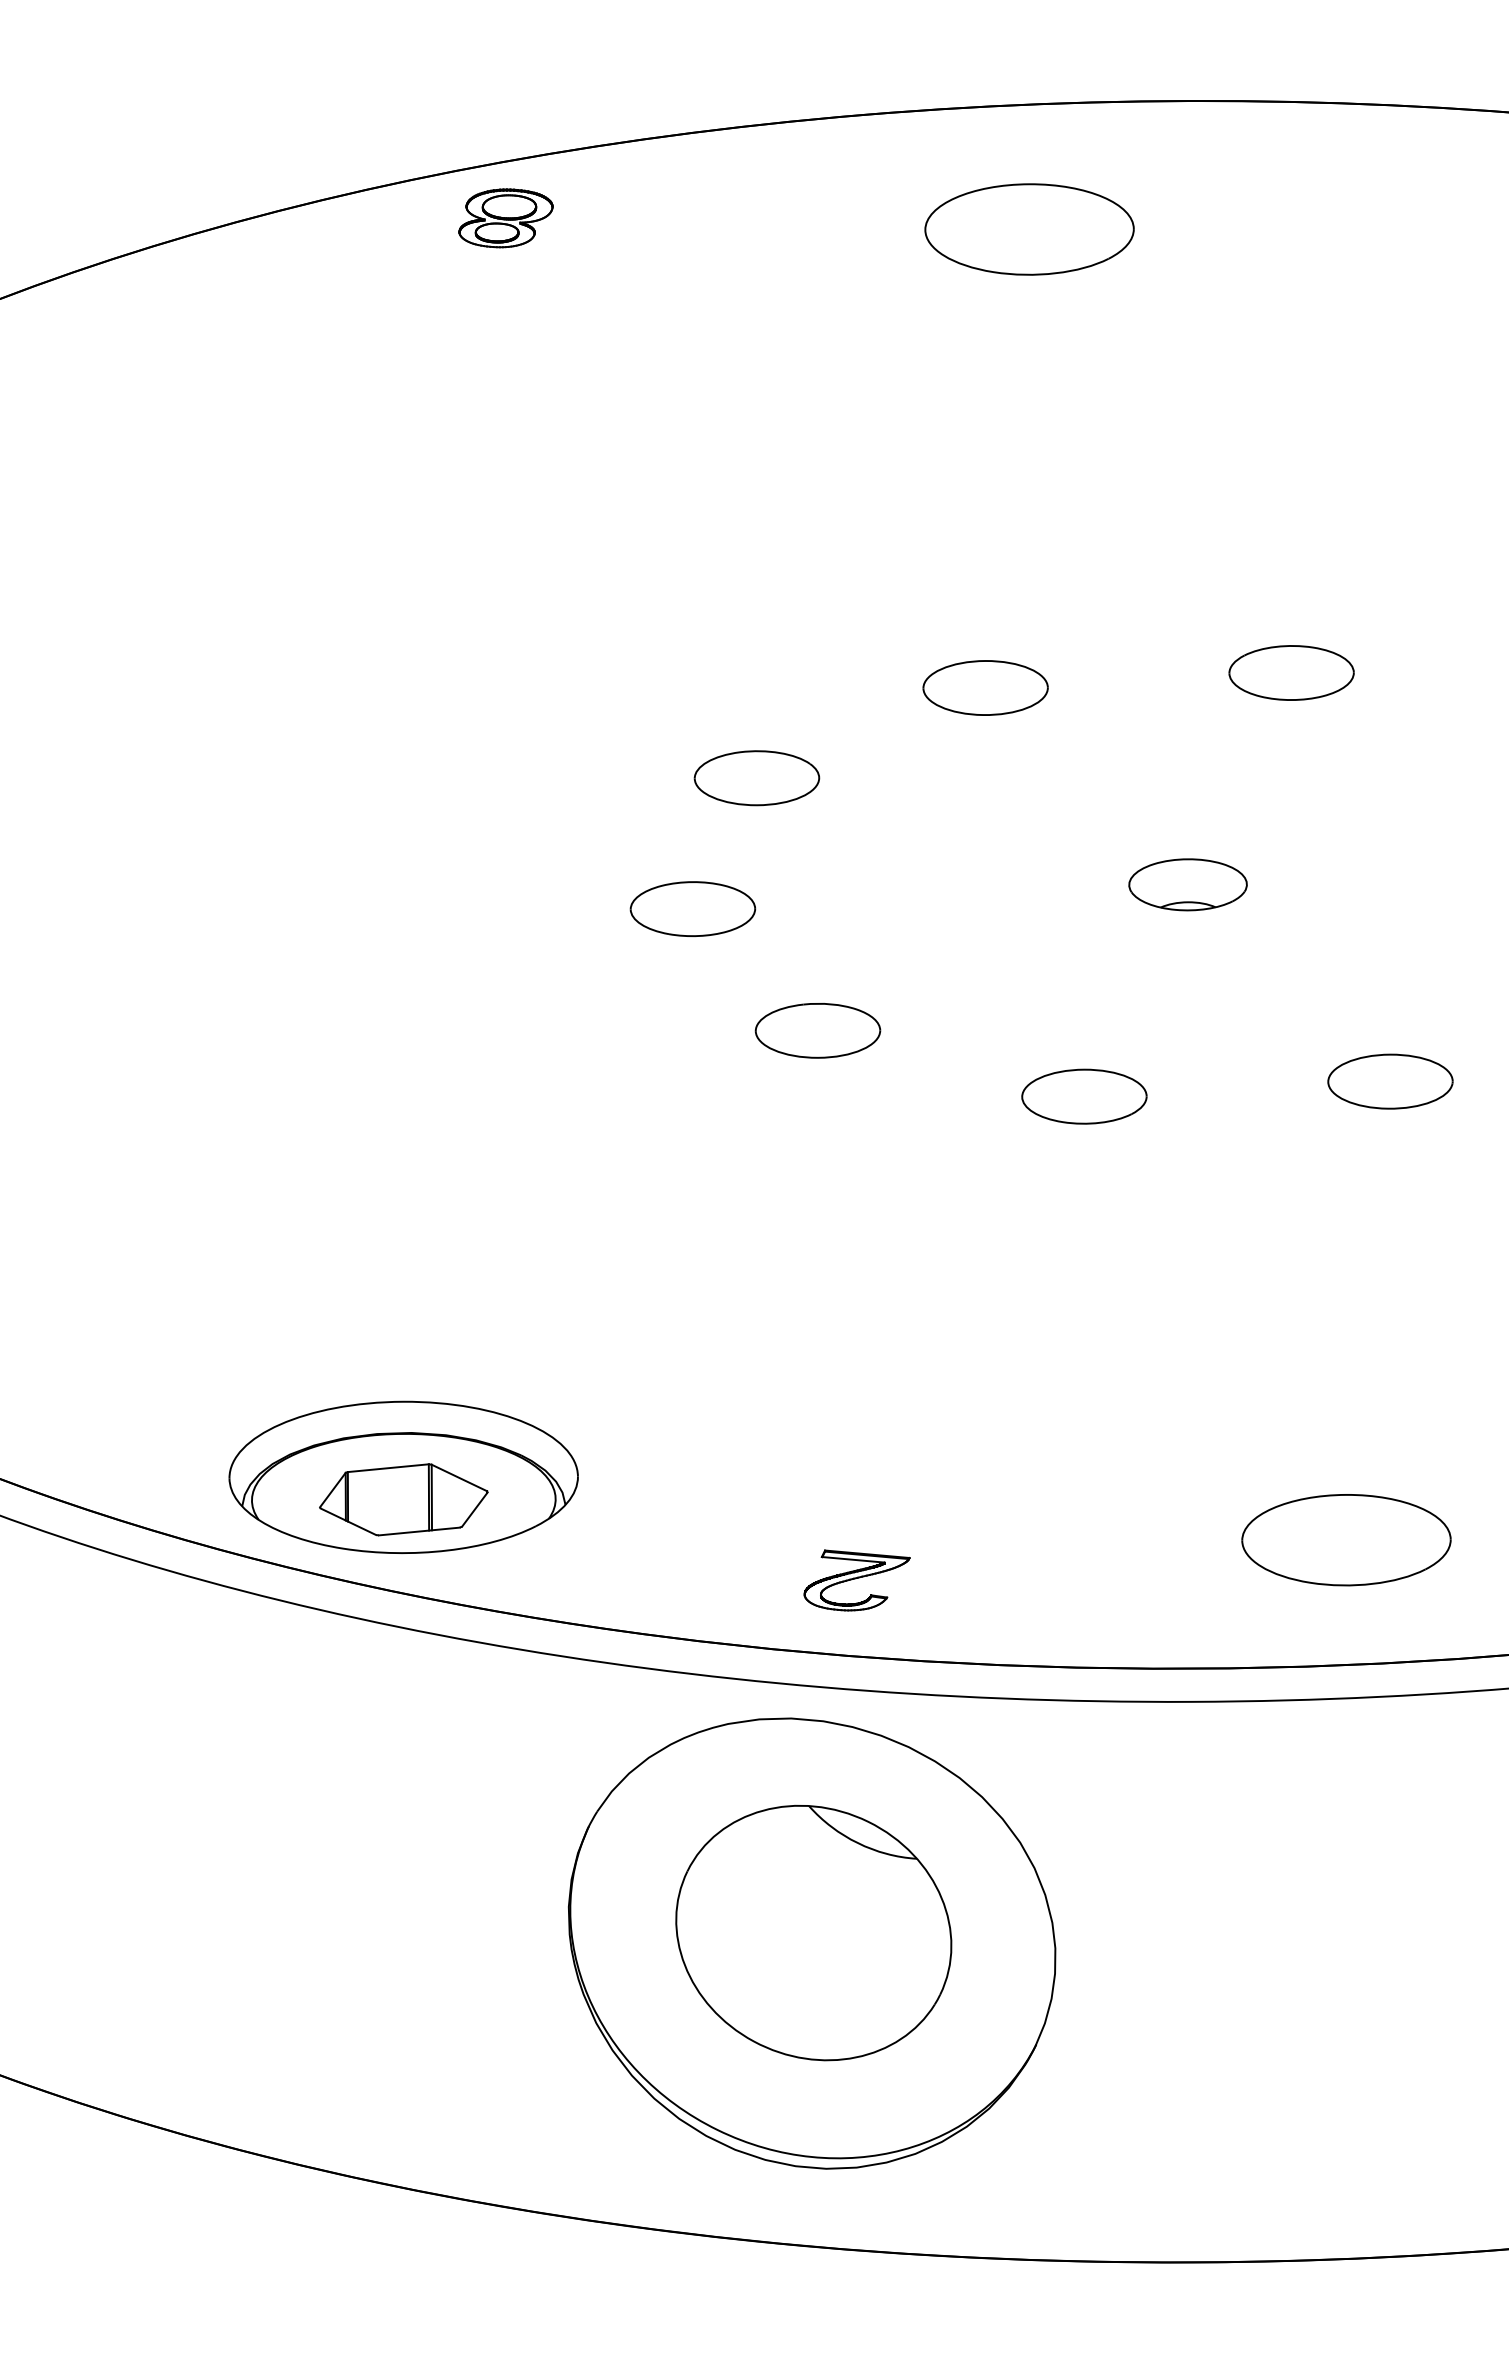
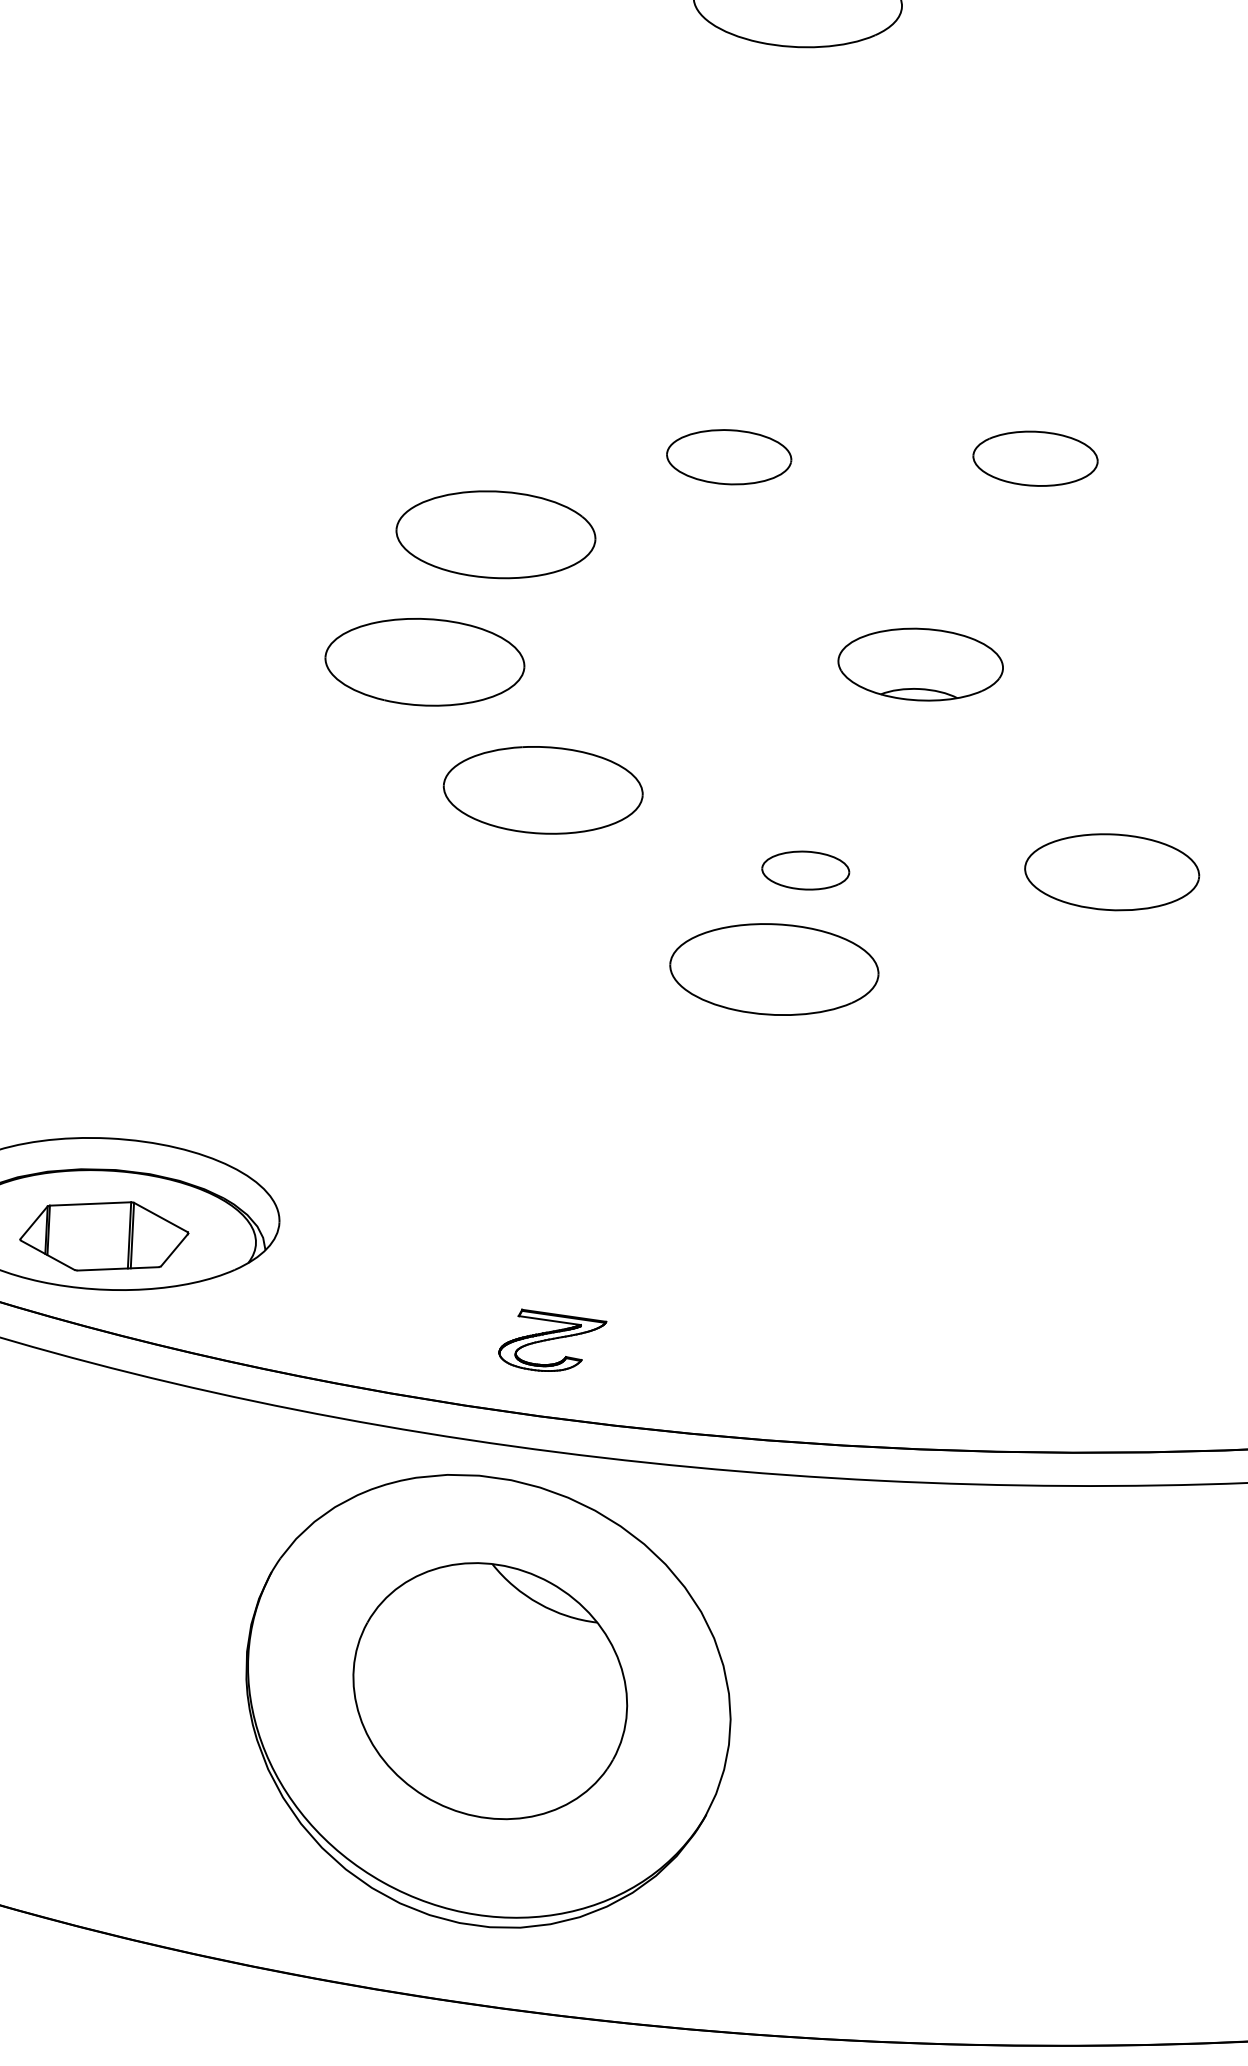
part: (756, 778) -> (495, 535), size x1.6
part: (1187, 884) -> (920, 664), size x1.4
part: (692, 908) -> (424, 661), size x1.6
part: (817, 1030) -> (542, 790), size x1.6
part: (1390, 1081) -> (1112, 872), size x1.4
part: (1084, 1096) -> (805, 870), size x0.7
part: (1346, 1540) -> (774, 969), moved

